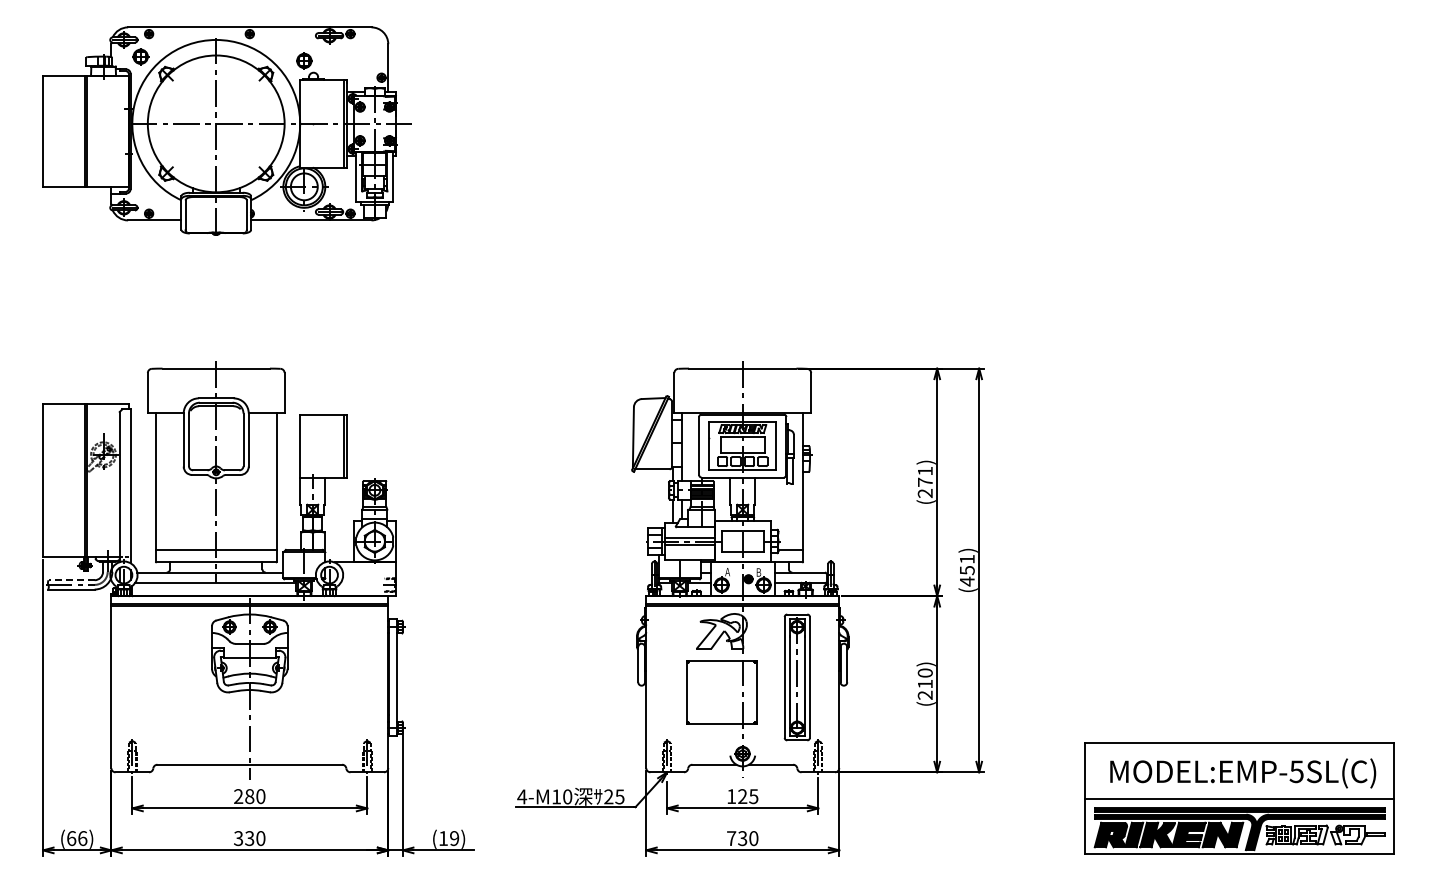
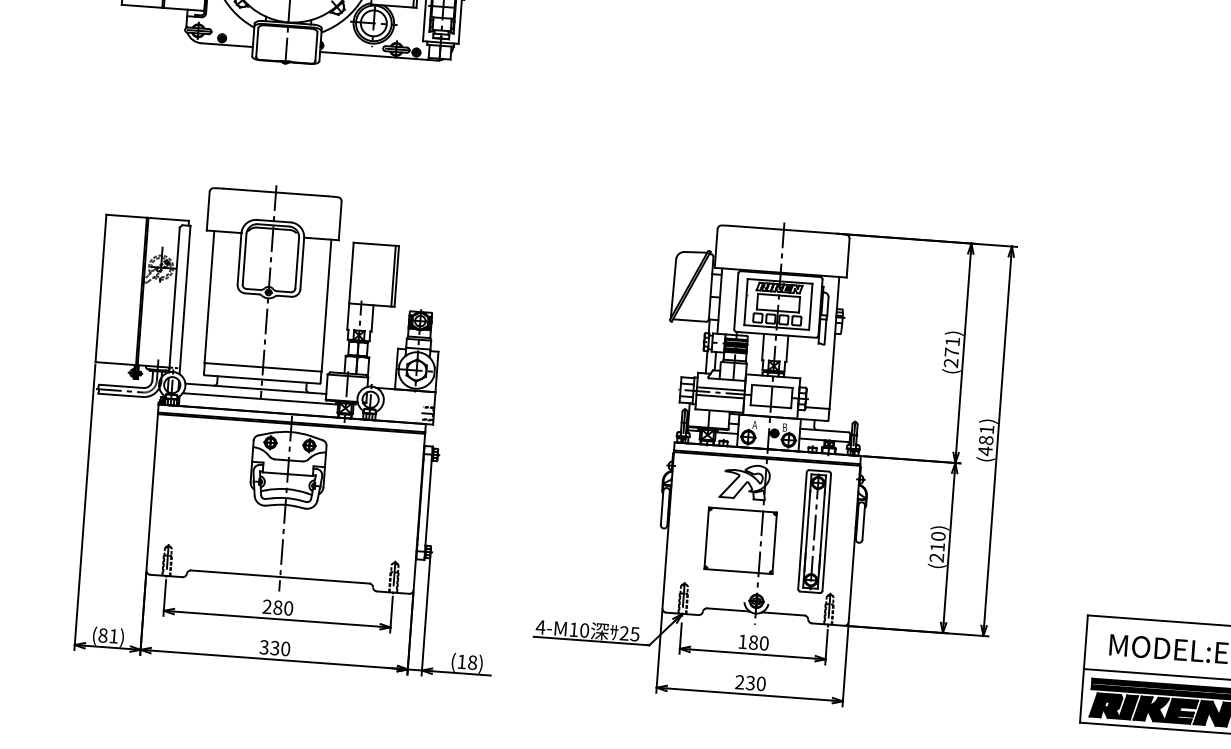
text: (966, 570) -> (985, 440), (451) -> (481)
line: (71, 580) -> (121, 386), dashed -> solid
text: (748, 796) -> (759, 642), 125 -> 180
text: (77, 838) -> (108, 635), (66) -> (81)
text: (454, 838) -> (472, 662), (19) -> (18)
text: (731, 838) -> (739, 682), 730 -> 230

